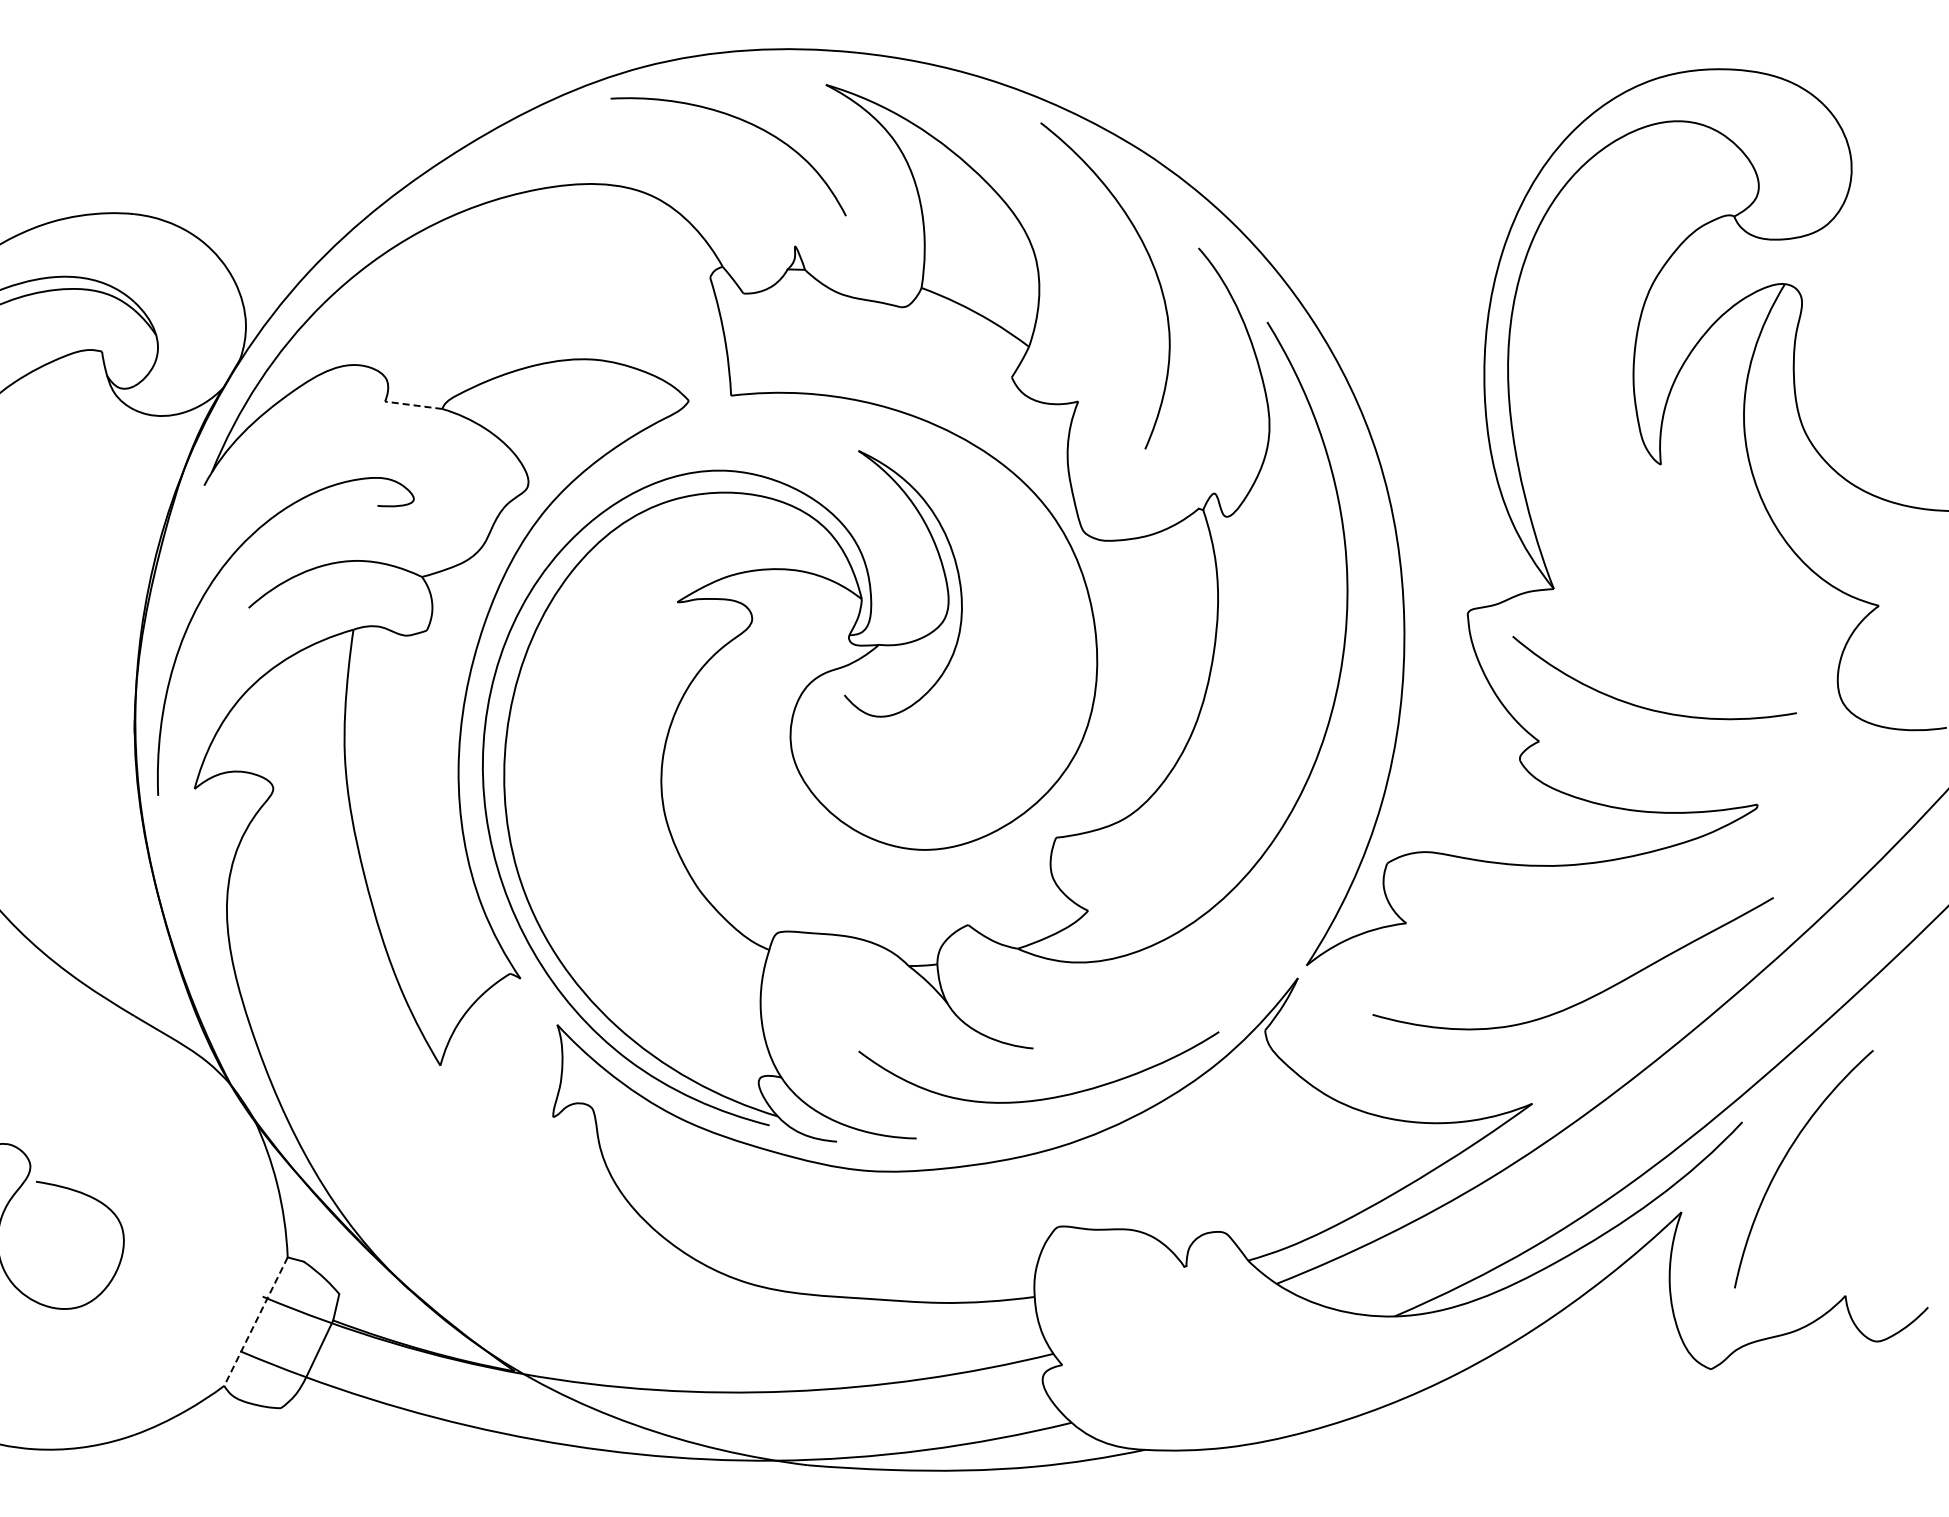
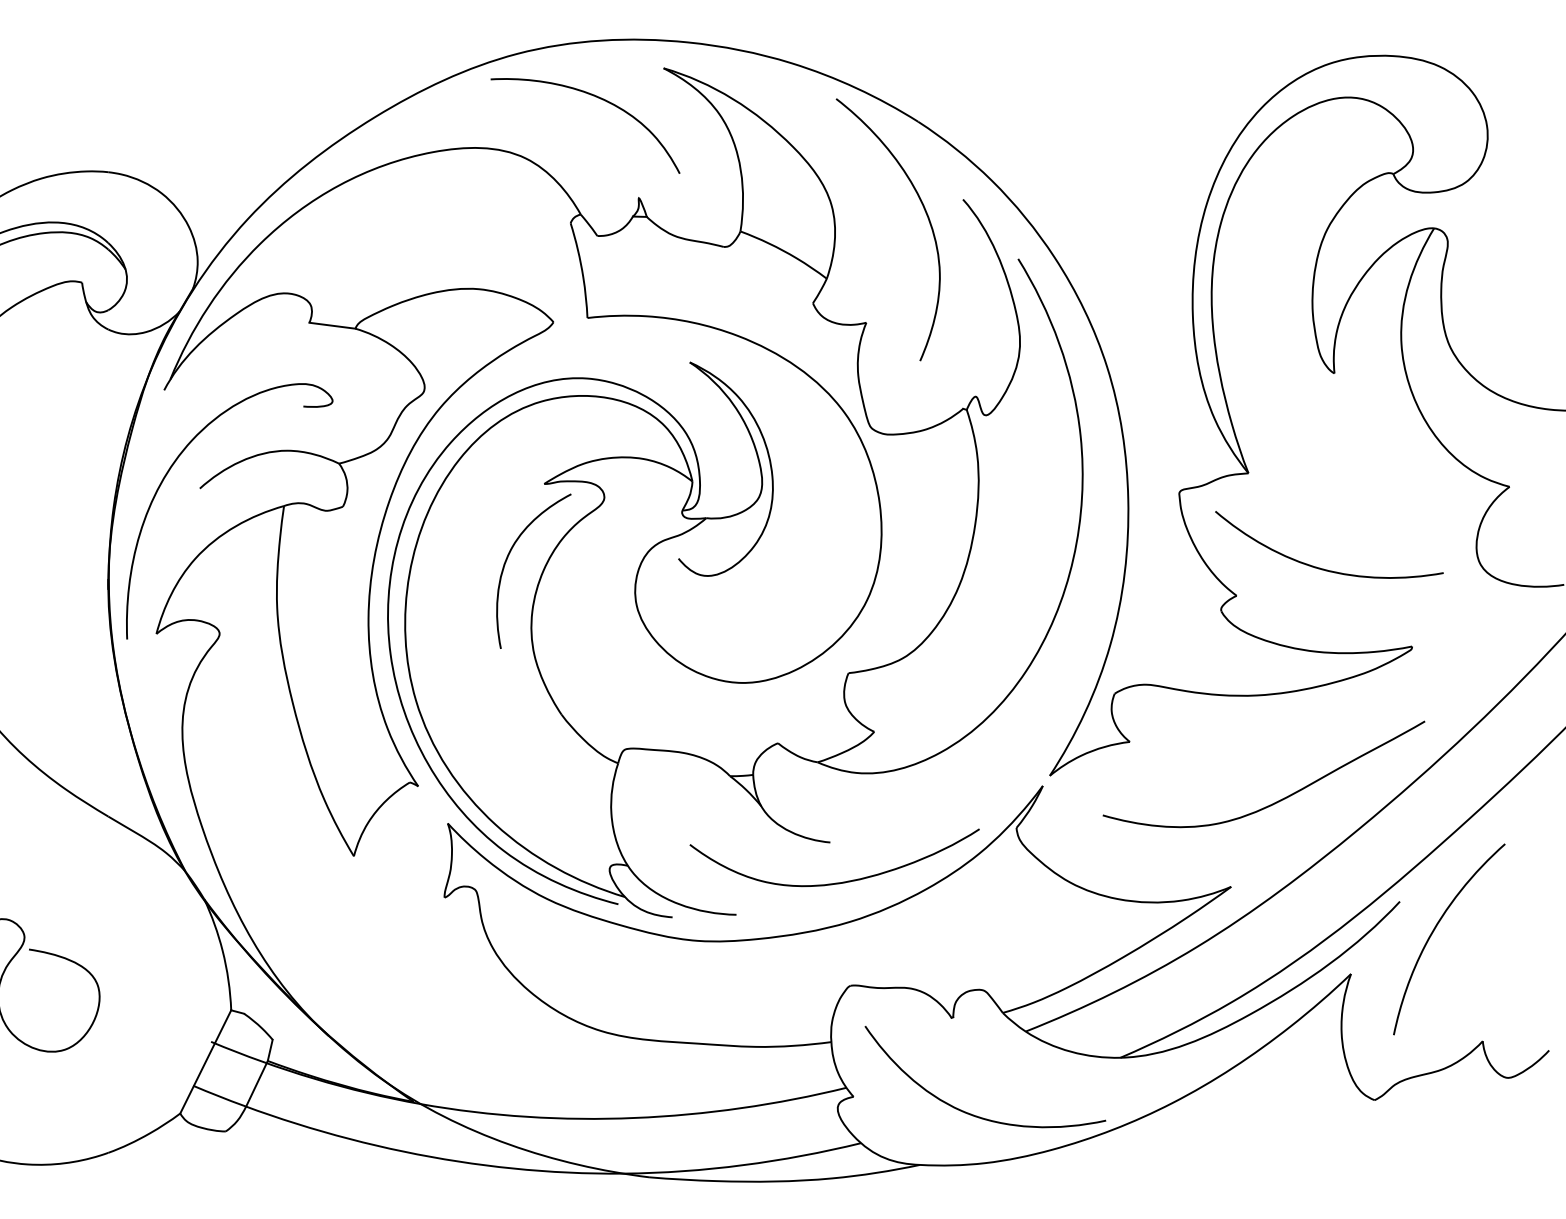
line: (413, 405) -> (332, 325), dashed -> solid
curve: (632, 694) -> (508, 558), added
line: (256, 1321) -> (206, 1061), dashed -> solid
curve: (1207, 1385) -> (970, 1113), added

